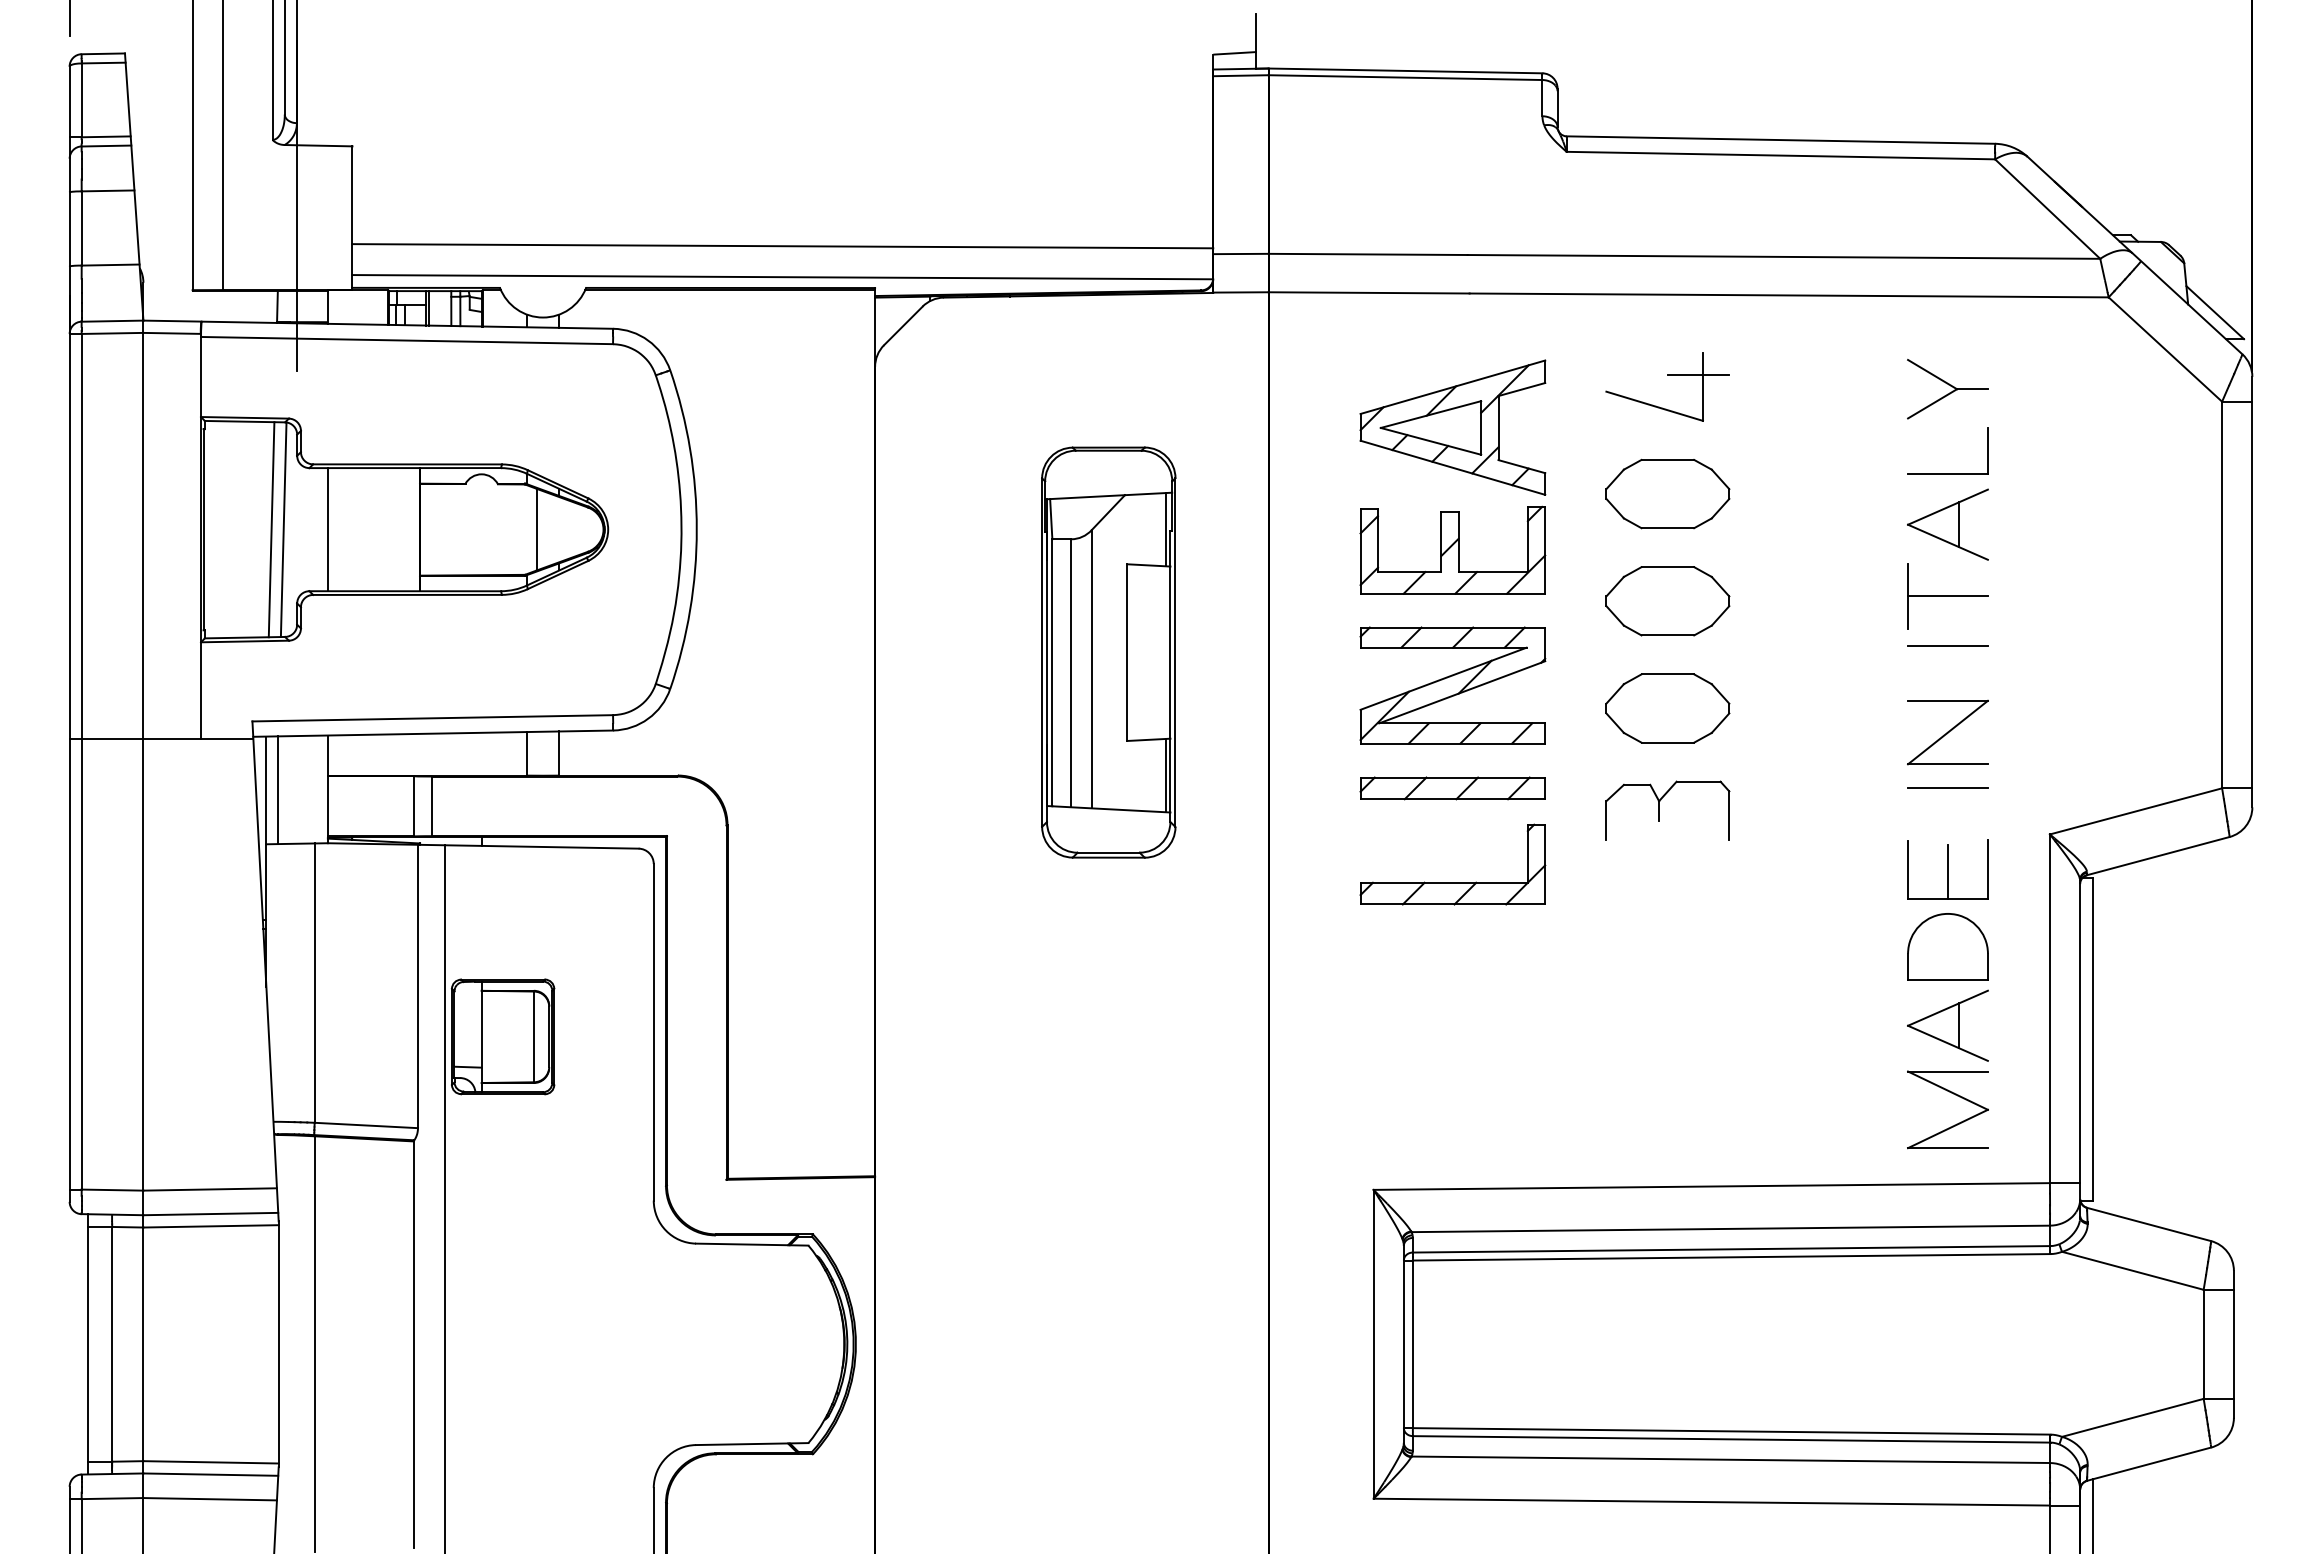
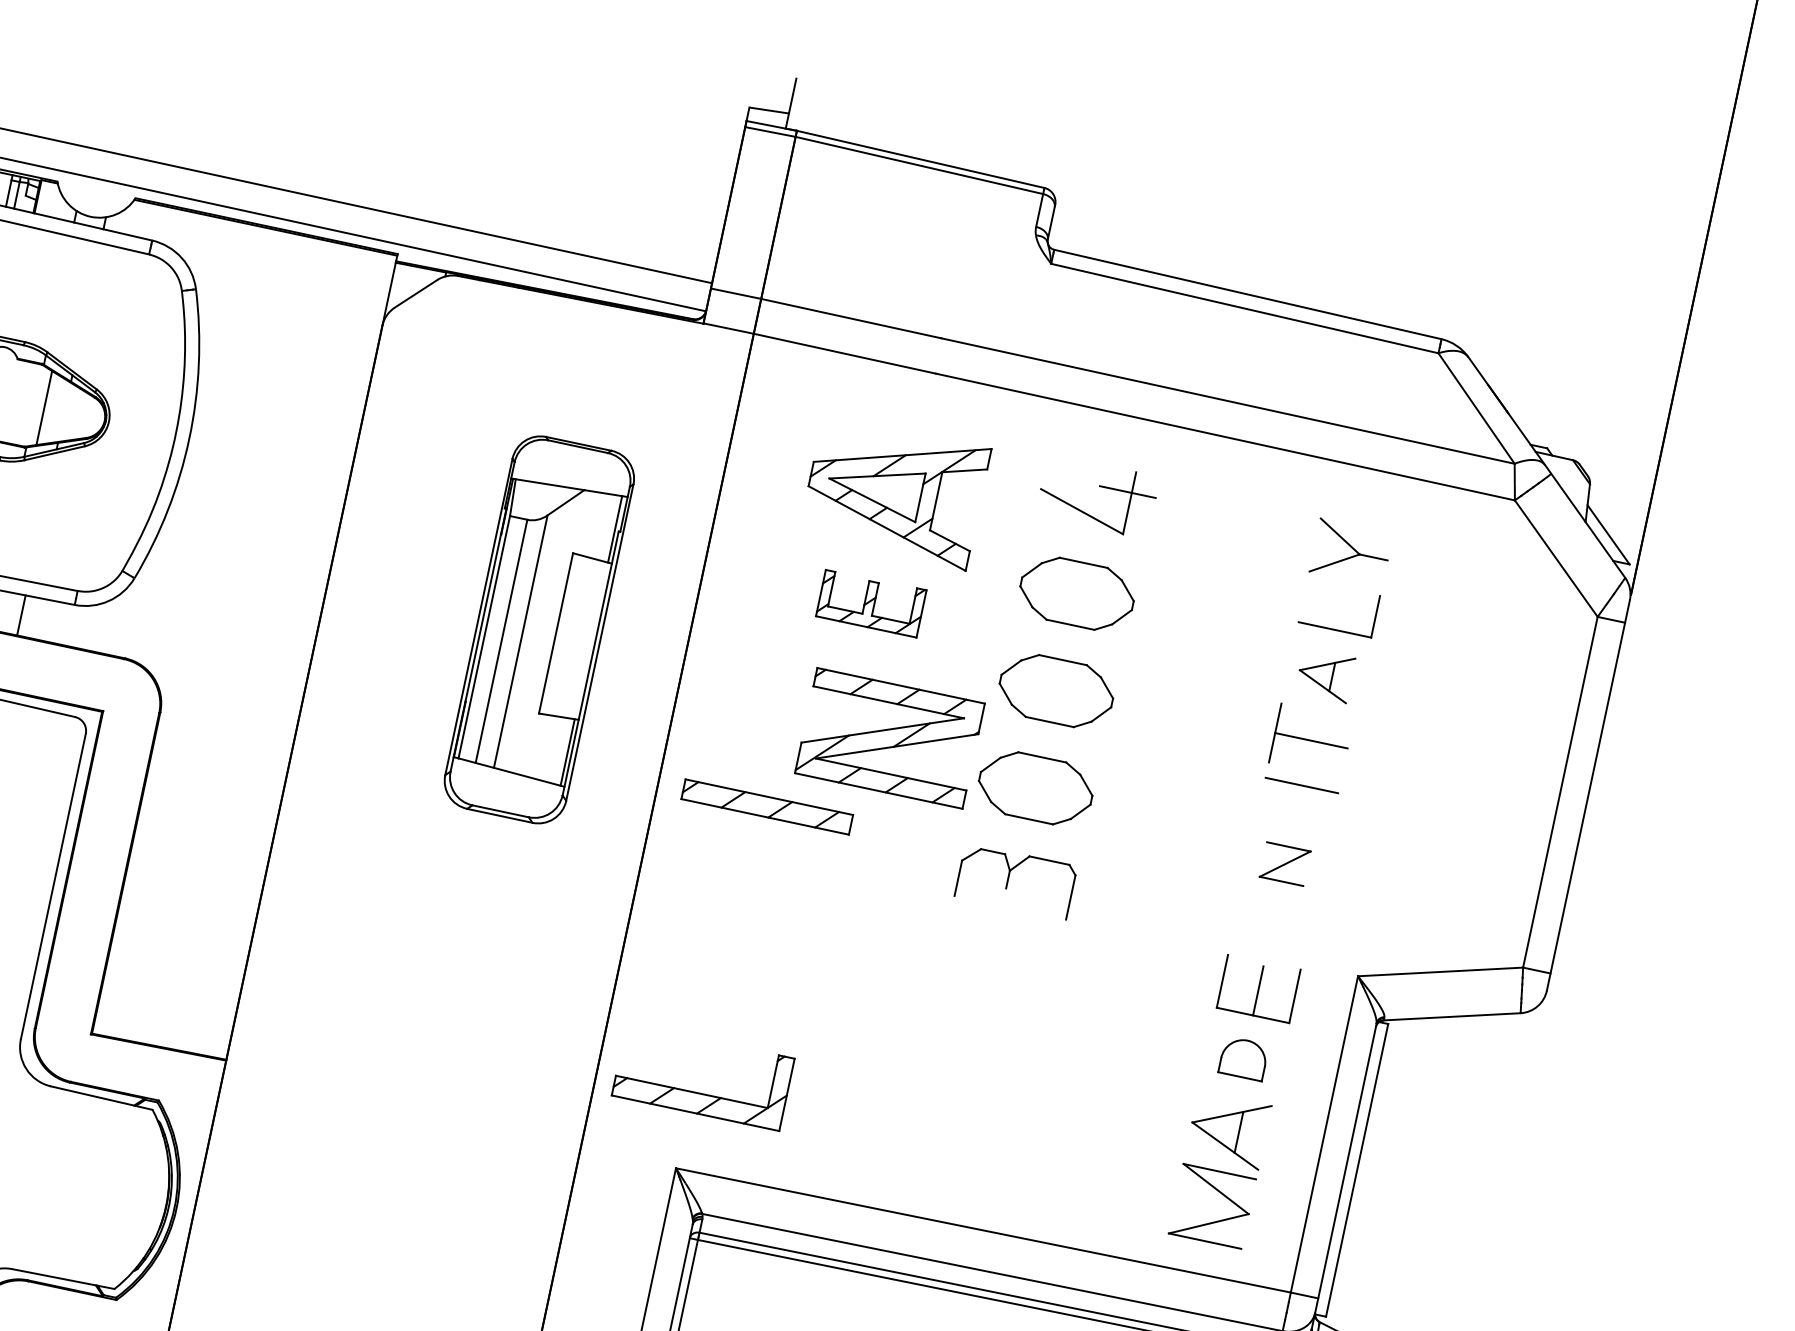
part: (1947, 524) -> (1324, 675), size x0.7
part: (1452, 549) -> (871, 602), size x0.6
part: (1452, 685) -> (889, 738), moved
part: (1947, 732) -> (1284, 864), size x0.6
part: (1452, 788) -> (766, 807), moved
line: (1947, 788) -> (1273, 914), removed
part: (1452, 882) -> (699, 1093), moved
part: (1947, 946) -> (1243, 1058), size x0.6

